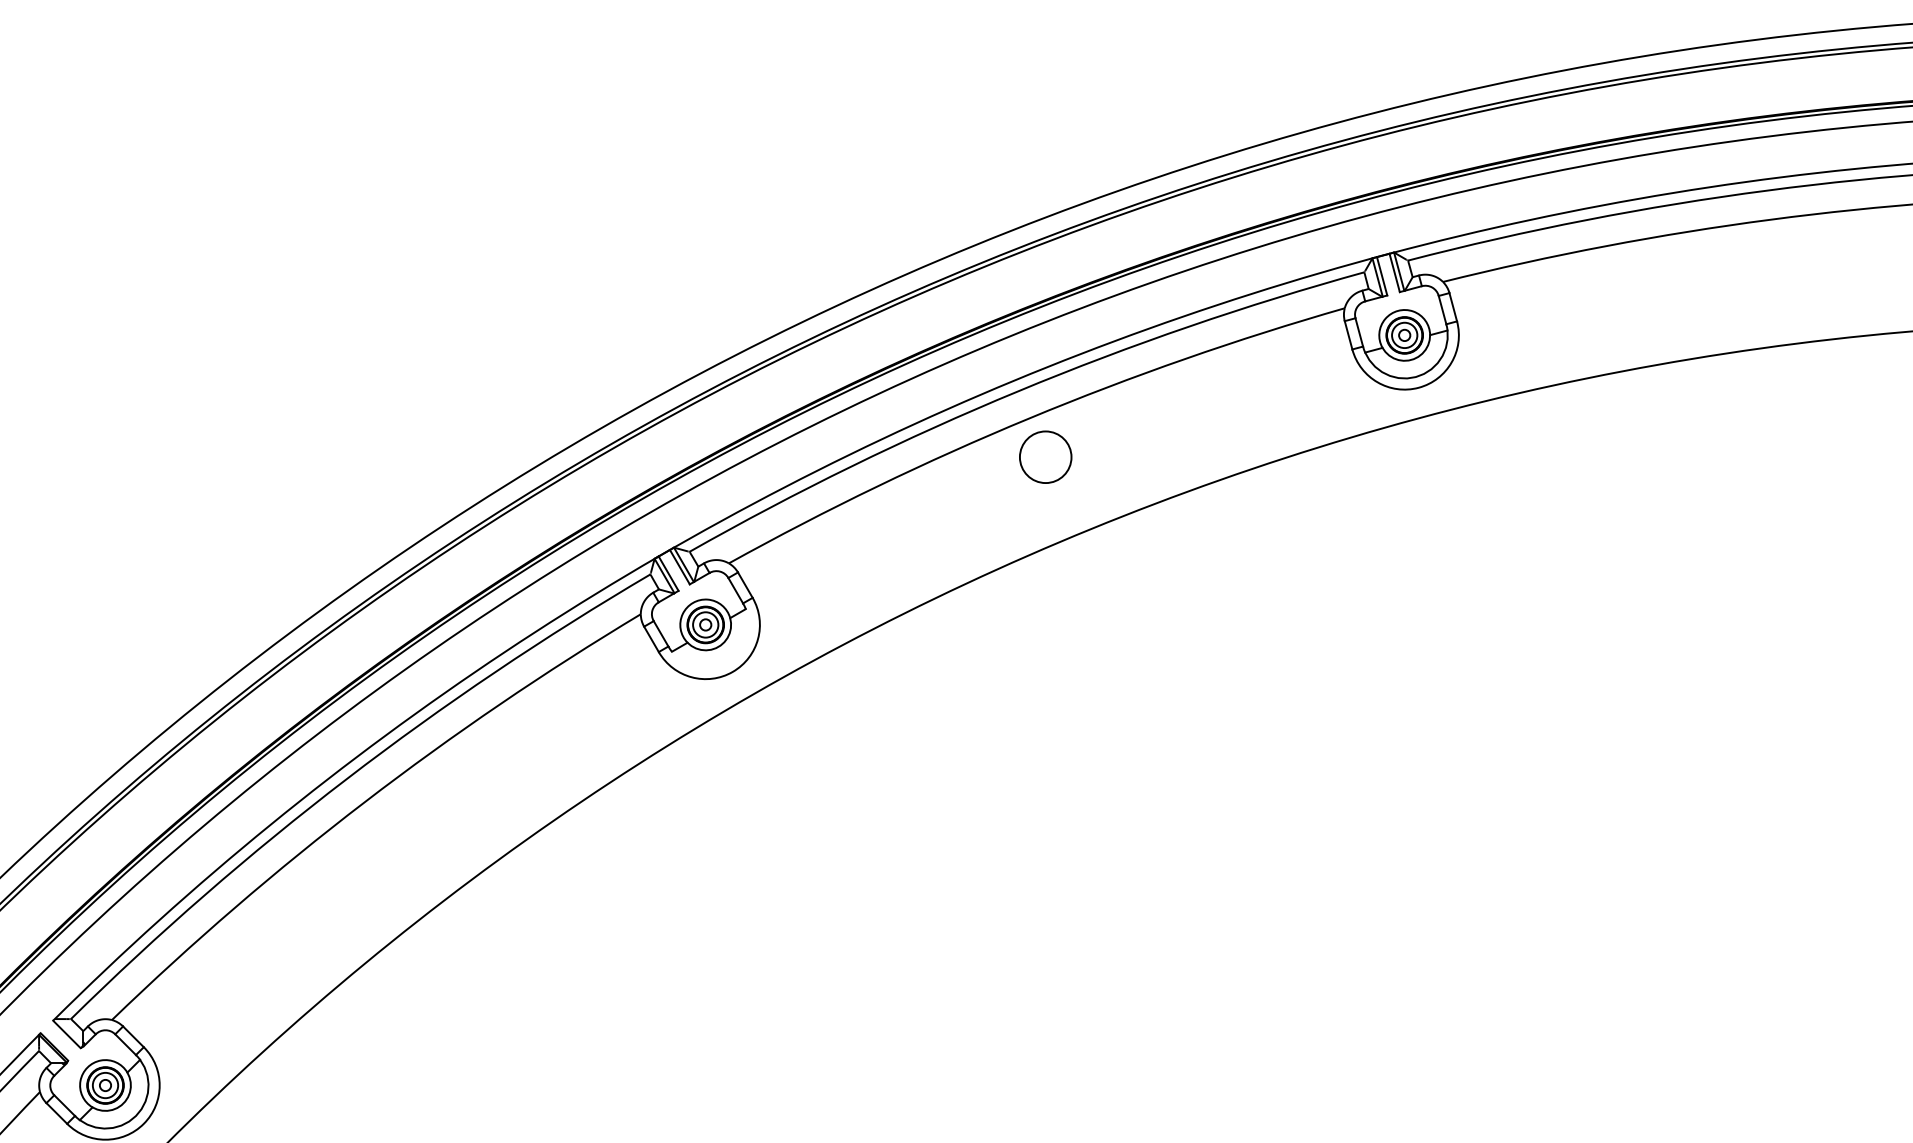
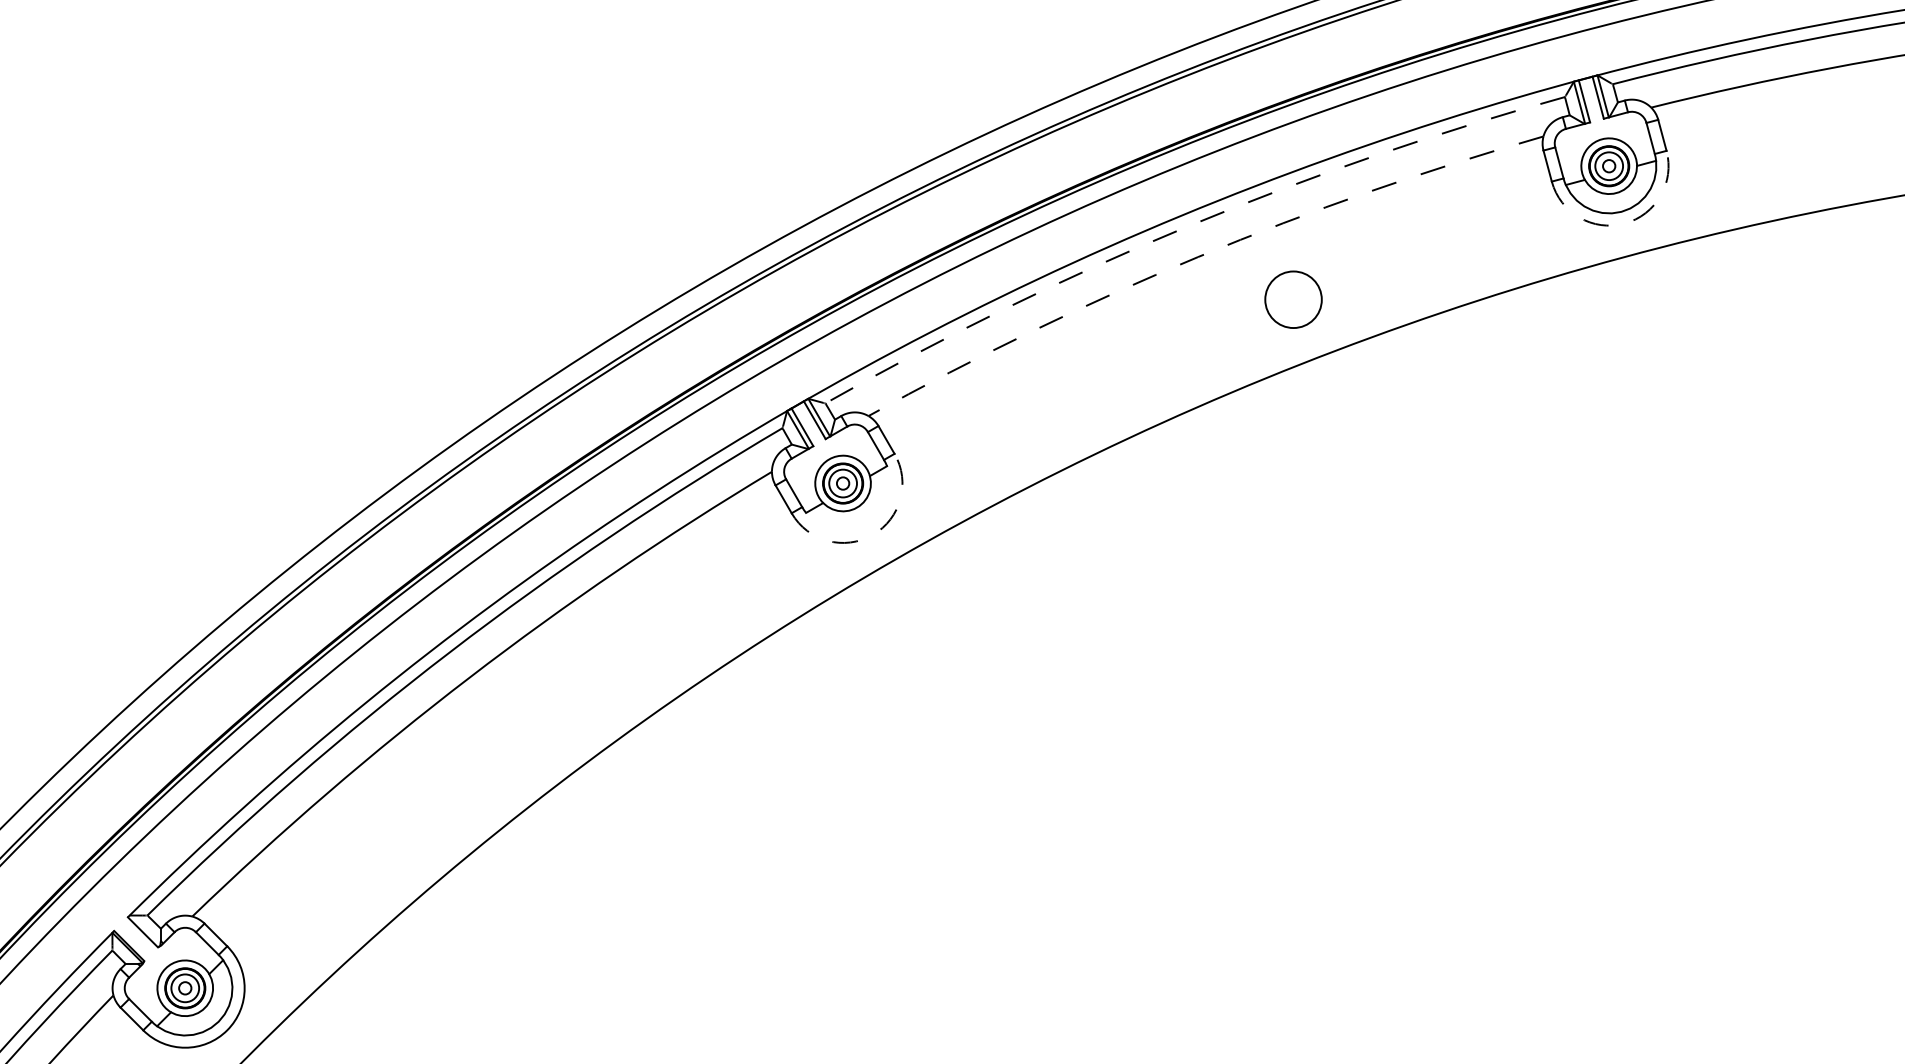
arc: (1418, 387) -> (1624, 223), solid -> dashed
arc: (1018, 391) -> (1185, 227), solid -> dashed
arc: (1029, 418) -> (1197, 257), solid -> dashed
circle: (1045, 456) -> (1293, 298), moved
arc: (732, 671) -> (872, 534), solid -> dashed

